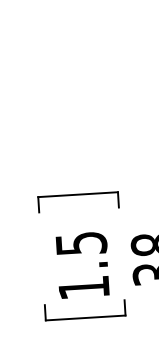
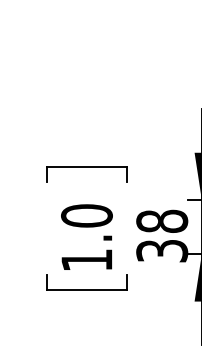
text: (80, 243) -> (86, 215), 1.5 -> 1.0

